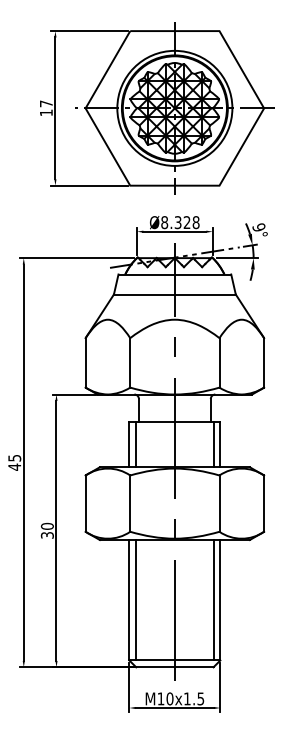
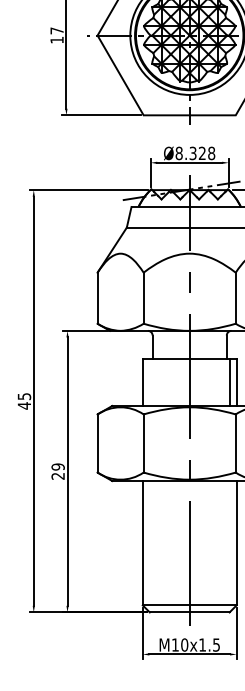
line: (136, 444) -> (150, 382), removed
text: (47, 530) -> (58, 471), 30 -> 29
line: (136, 600) -> (150, 543), removed
line: (213, 600) -> (229, 543), removed

